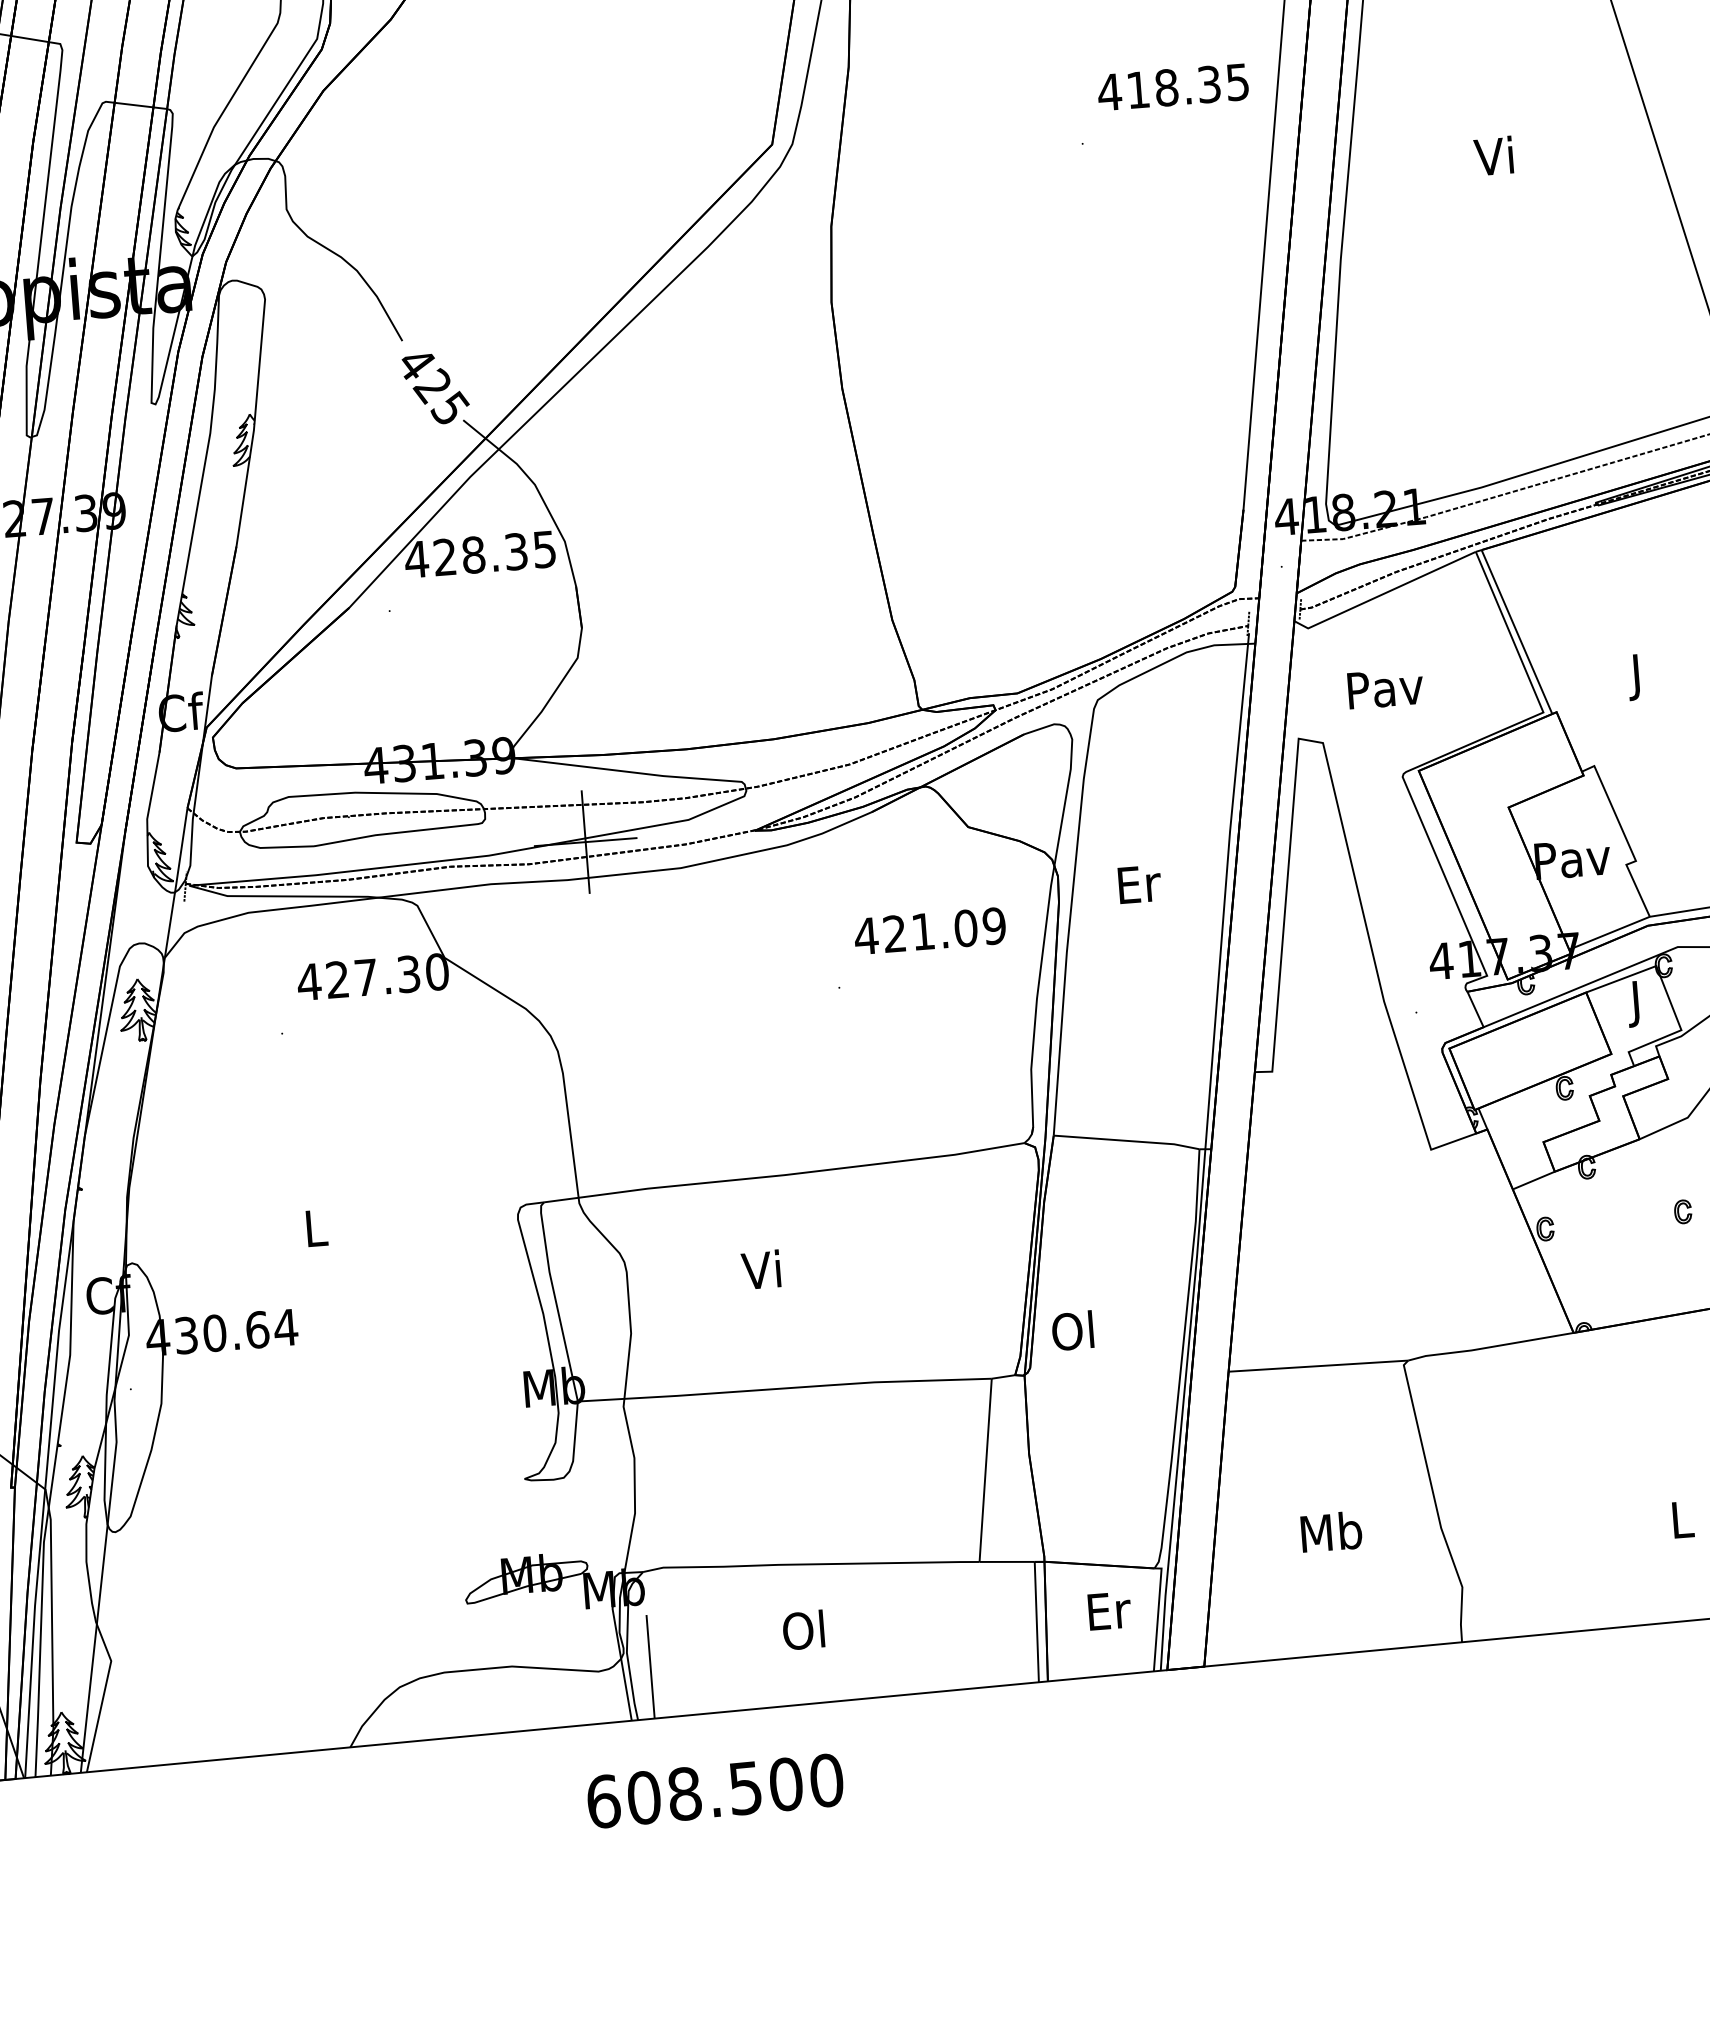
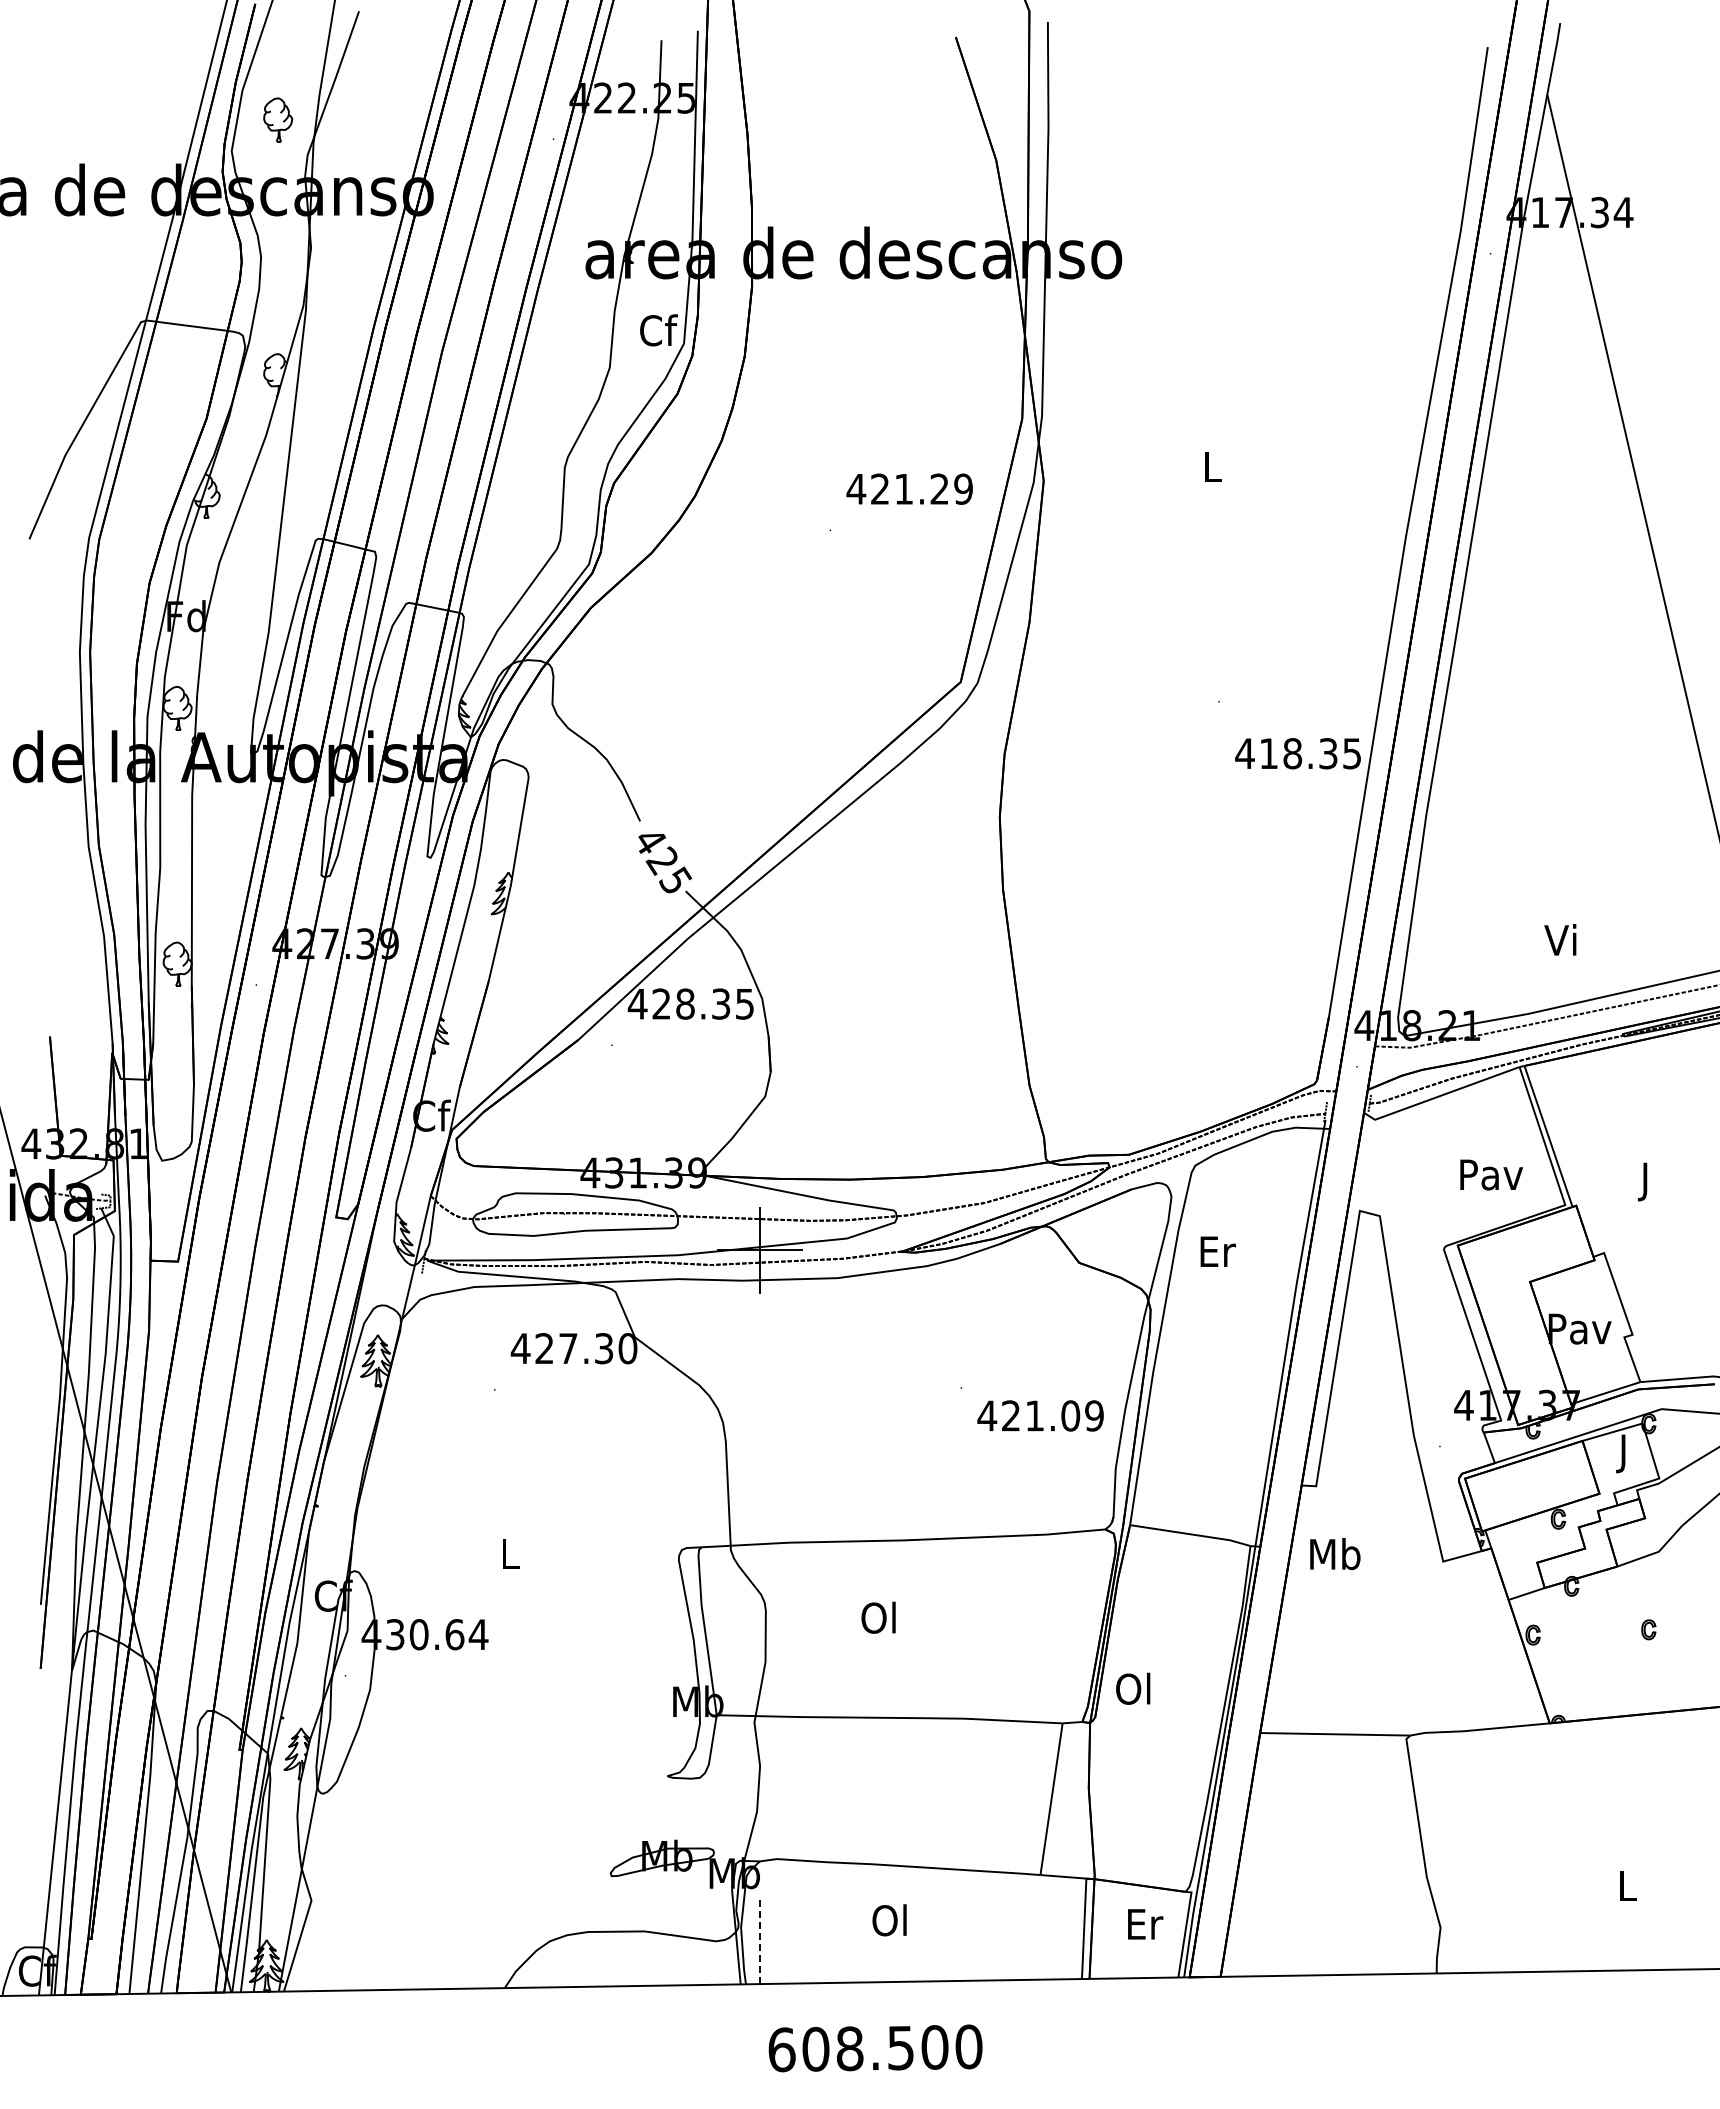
text: (1172, 87) -> (1297, 753), moved
text: (1493, 155) -> (1560, 939), moved
text: (1385, 688) -> (1491, 1174), moved
text: (1138, 884) -> (1217, 1251), moved
text: (929, 930) -> (1040, 1415), moved
text: (761, 1269) -> (878, 1617), Vi -> Ol
text: (1331, 1532) -> (1335, 1554), moved
line: (650, 1666) -> (759, 1940), solid -> dashed
text: (715, 1791) -> (875, 2048), moved

